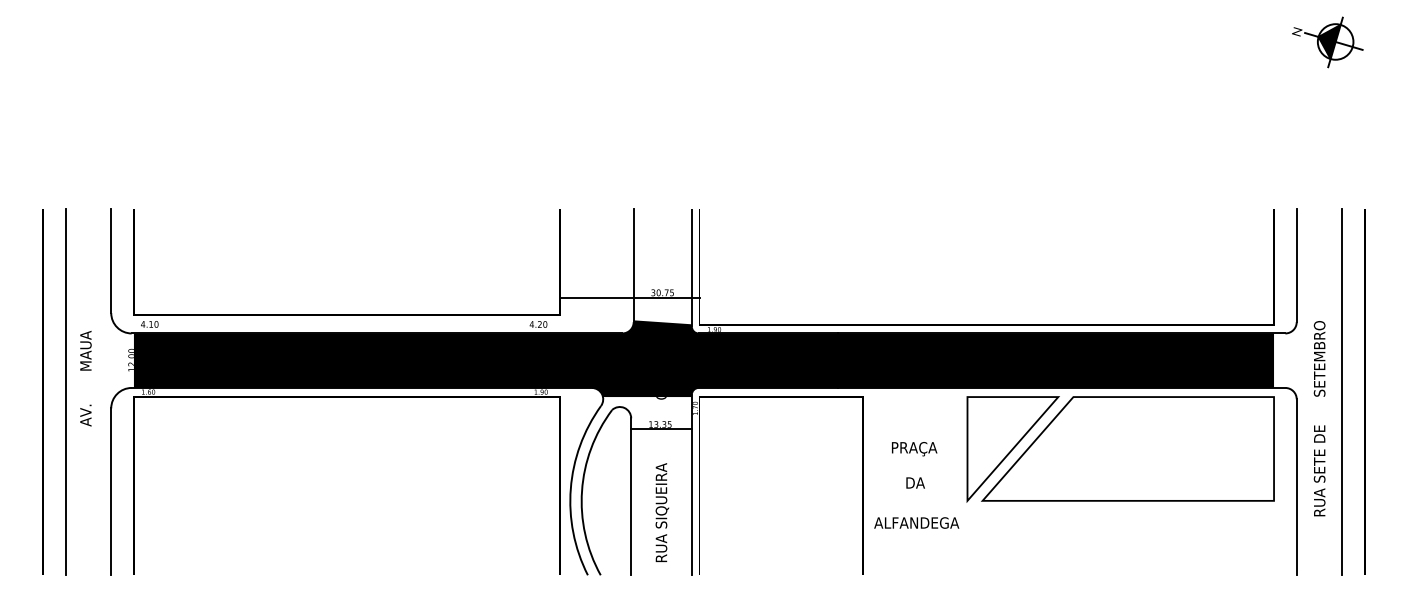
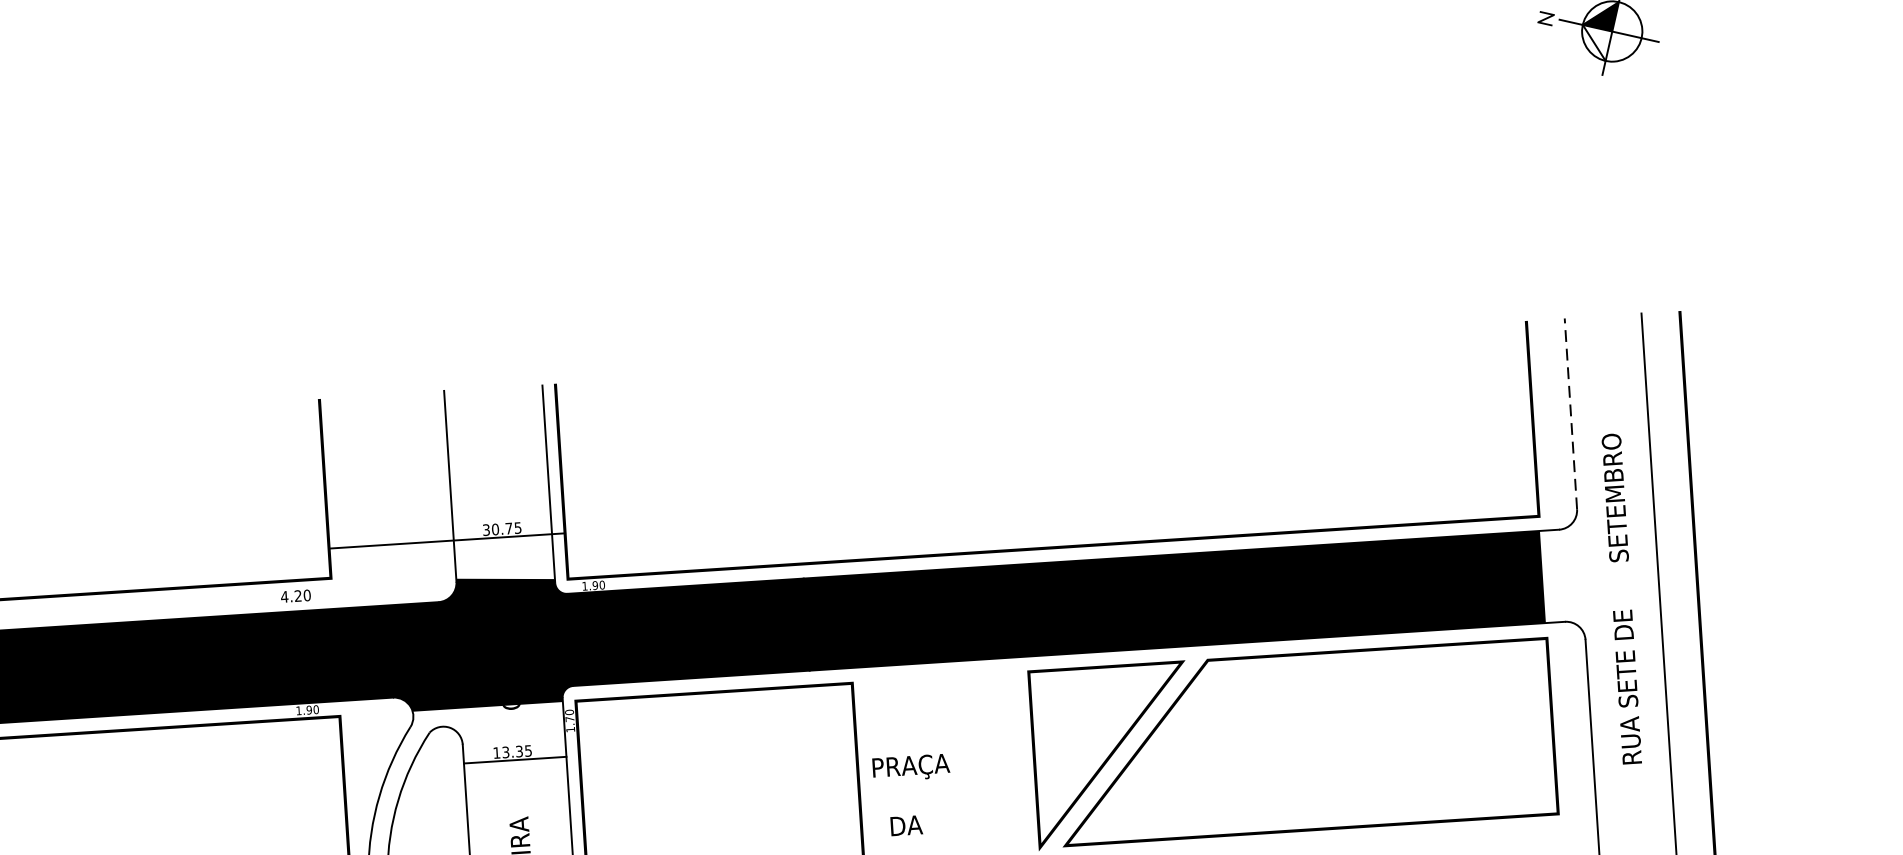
fill: (1326, 47) -> (1597, 41), removed
line: (1296, 265) -> (1570, 413), solid -> dashed
text: (1319, 418) -> (1621, 598), moved
text: (914, 449) -> (911, 768), moved
text: (915, 482) -> (906, 824), moved

